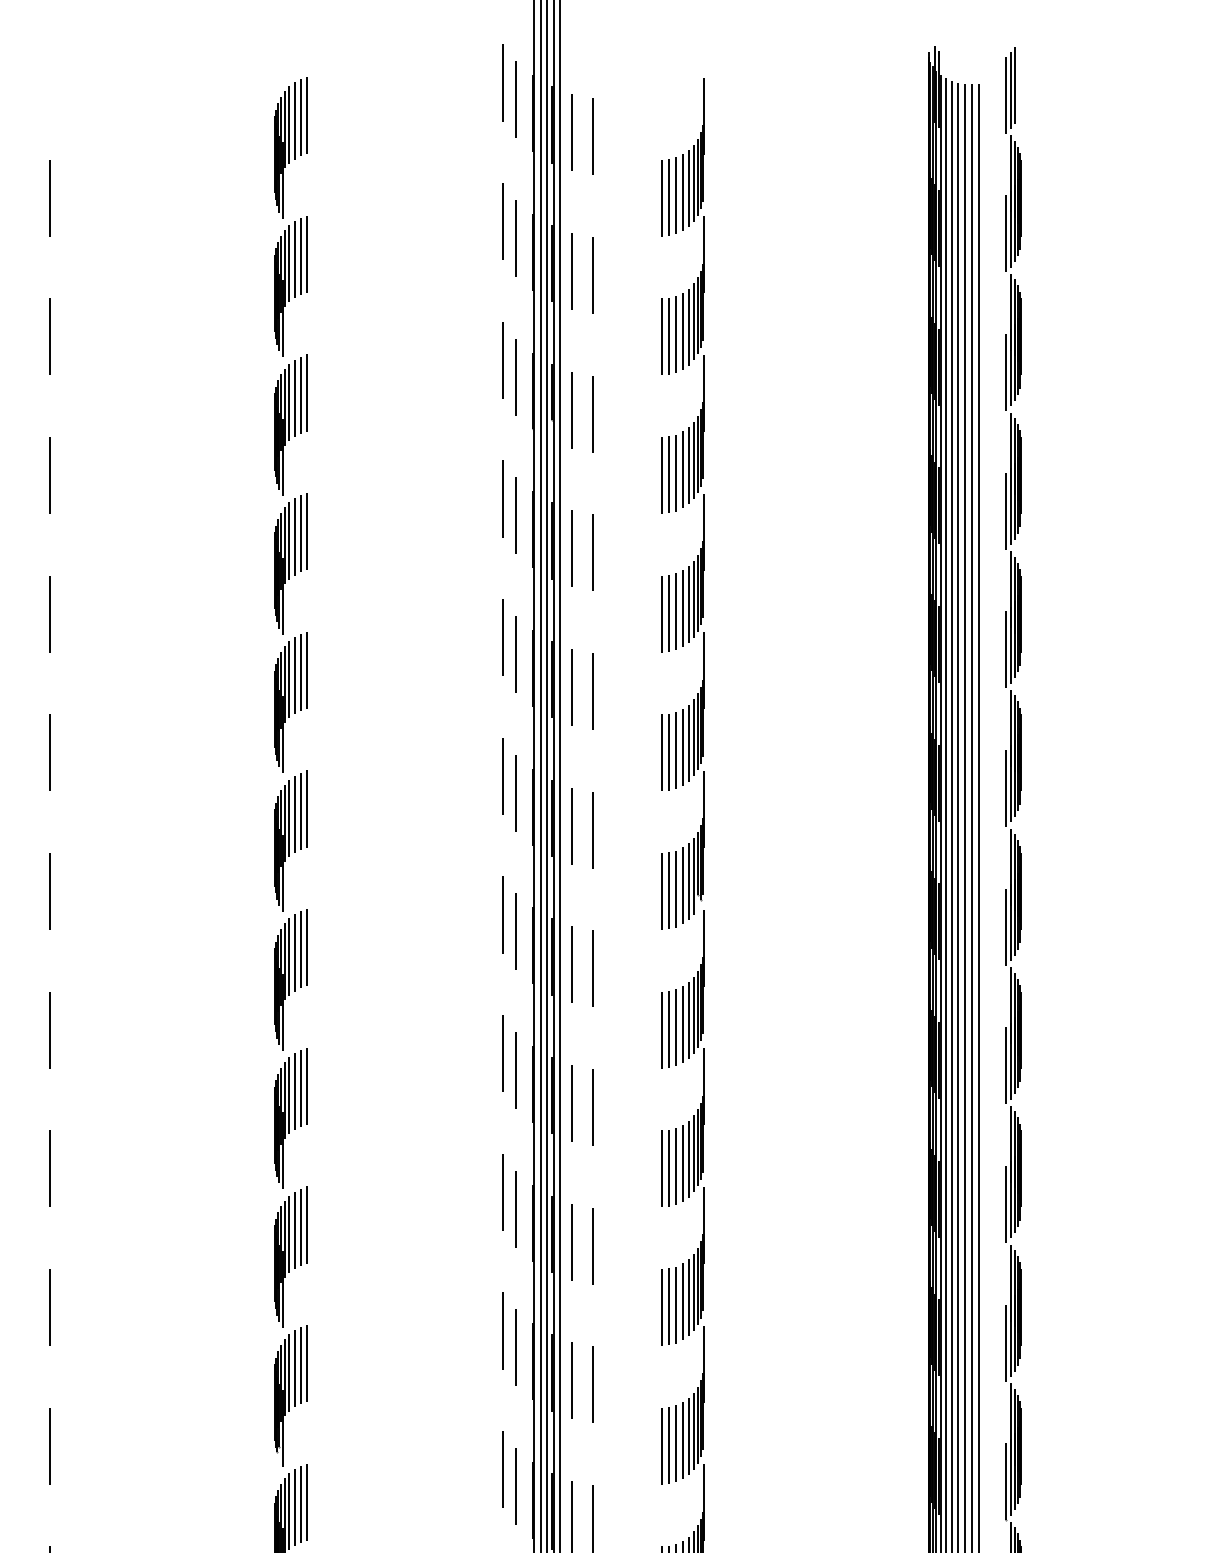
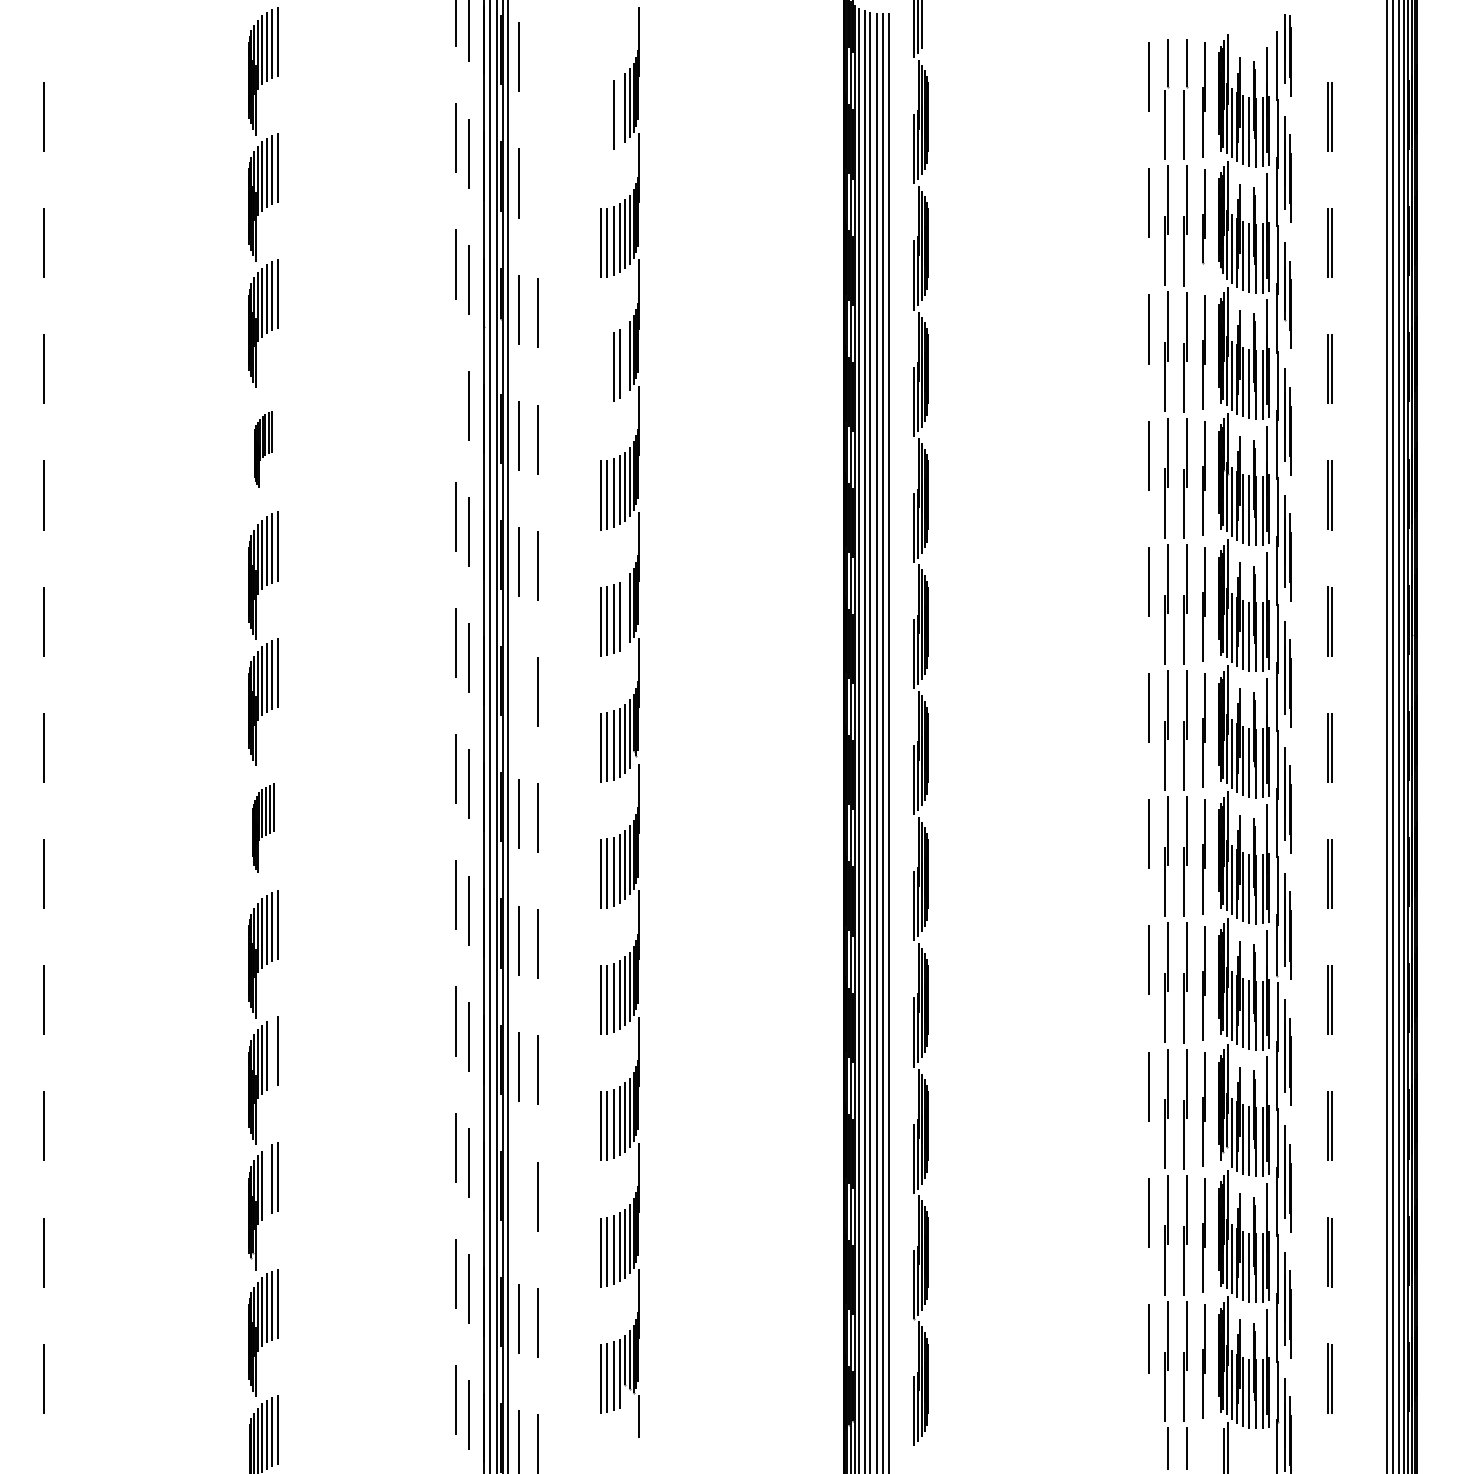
line: (593, 137) -> (538, 61), removed
line: (682, 192) -> (619, 111), removed
line: (661, 197) -> (600, 116), removed
line: (669, 197) -> (607, 116), removed
line: (592, 274) -> (537, 186), removed
line: (689, 465) -> (625, 360), removed
line: (669, 474) -> (607, 368), removed
line: (661, 475) -> (600, 369), removed
line: (502, 498) -> (455, 390), removed
part: (291, 563) -> (263, 449), size x0.6
line: (689, 742) -> (625, 612), removed
line: (572, 826) -> (519, 688), removed
part: (291, 980) -> (263, 828), size x0.7
line: (301, 1227) -> (272, 1053), removed
line: (294, 1369) -> (266, 1182), removed
line: (572, 1380) -> (519, 1192), removed

